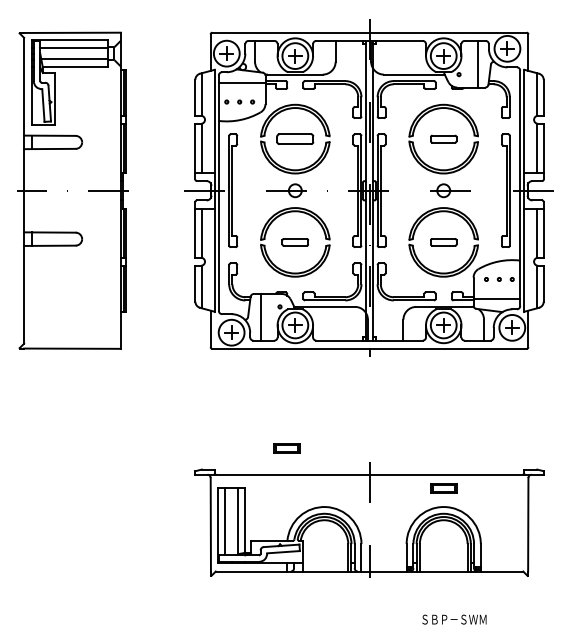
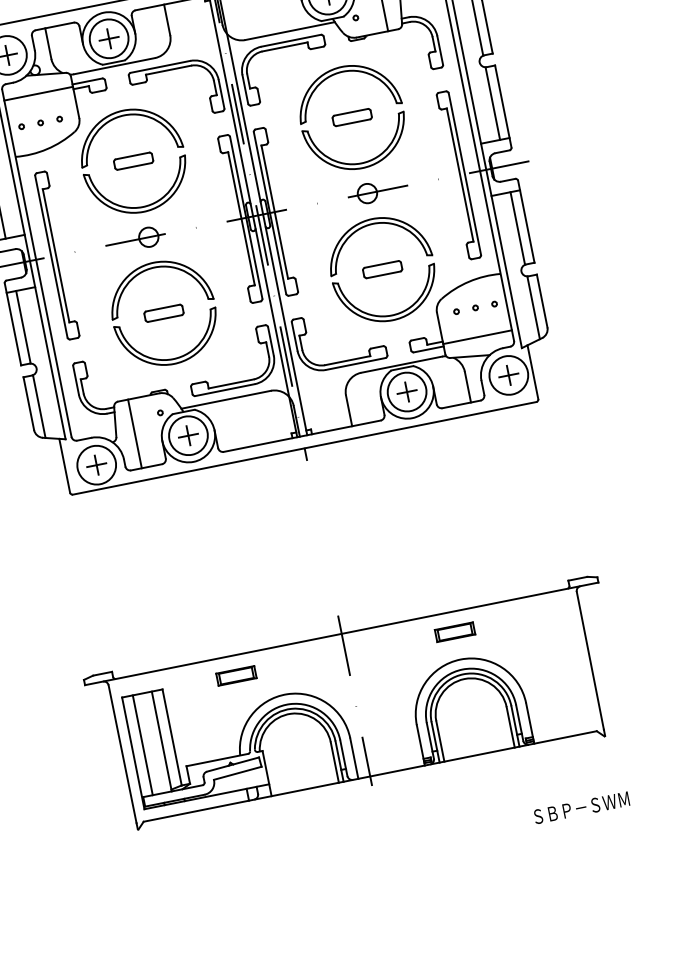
part: (295, 138) -> (133, 160), size x0.71
part: (286, 448) -> (235, 676), moved
text: (454, 619) -> (581, 807), moved

